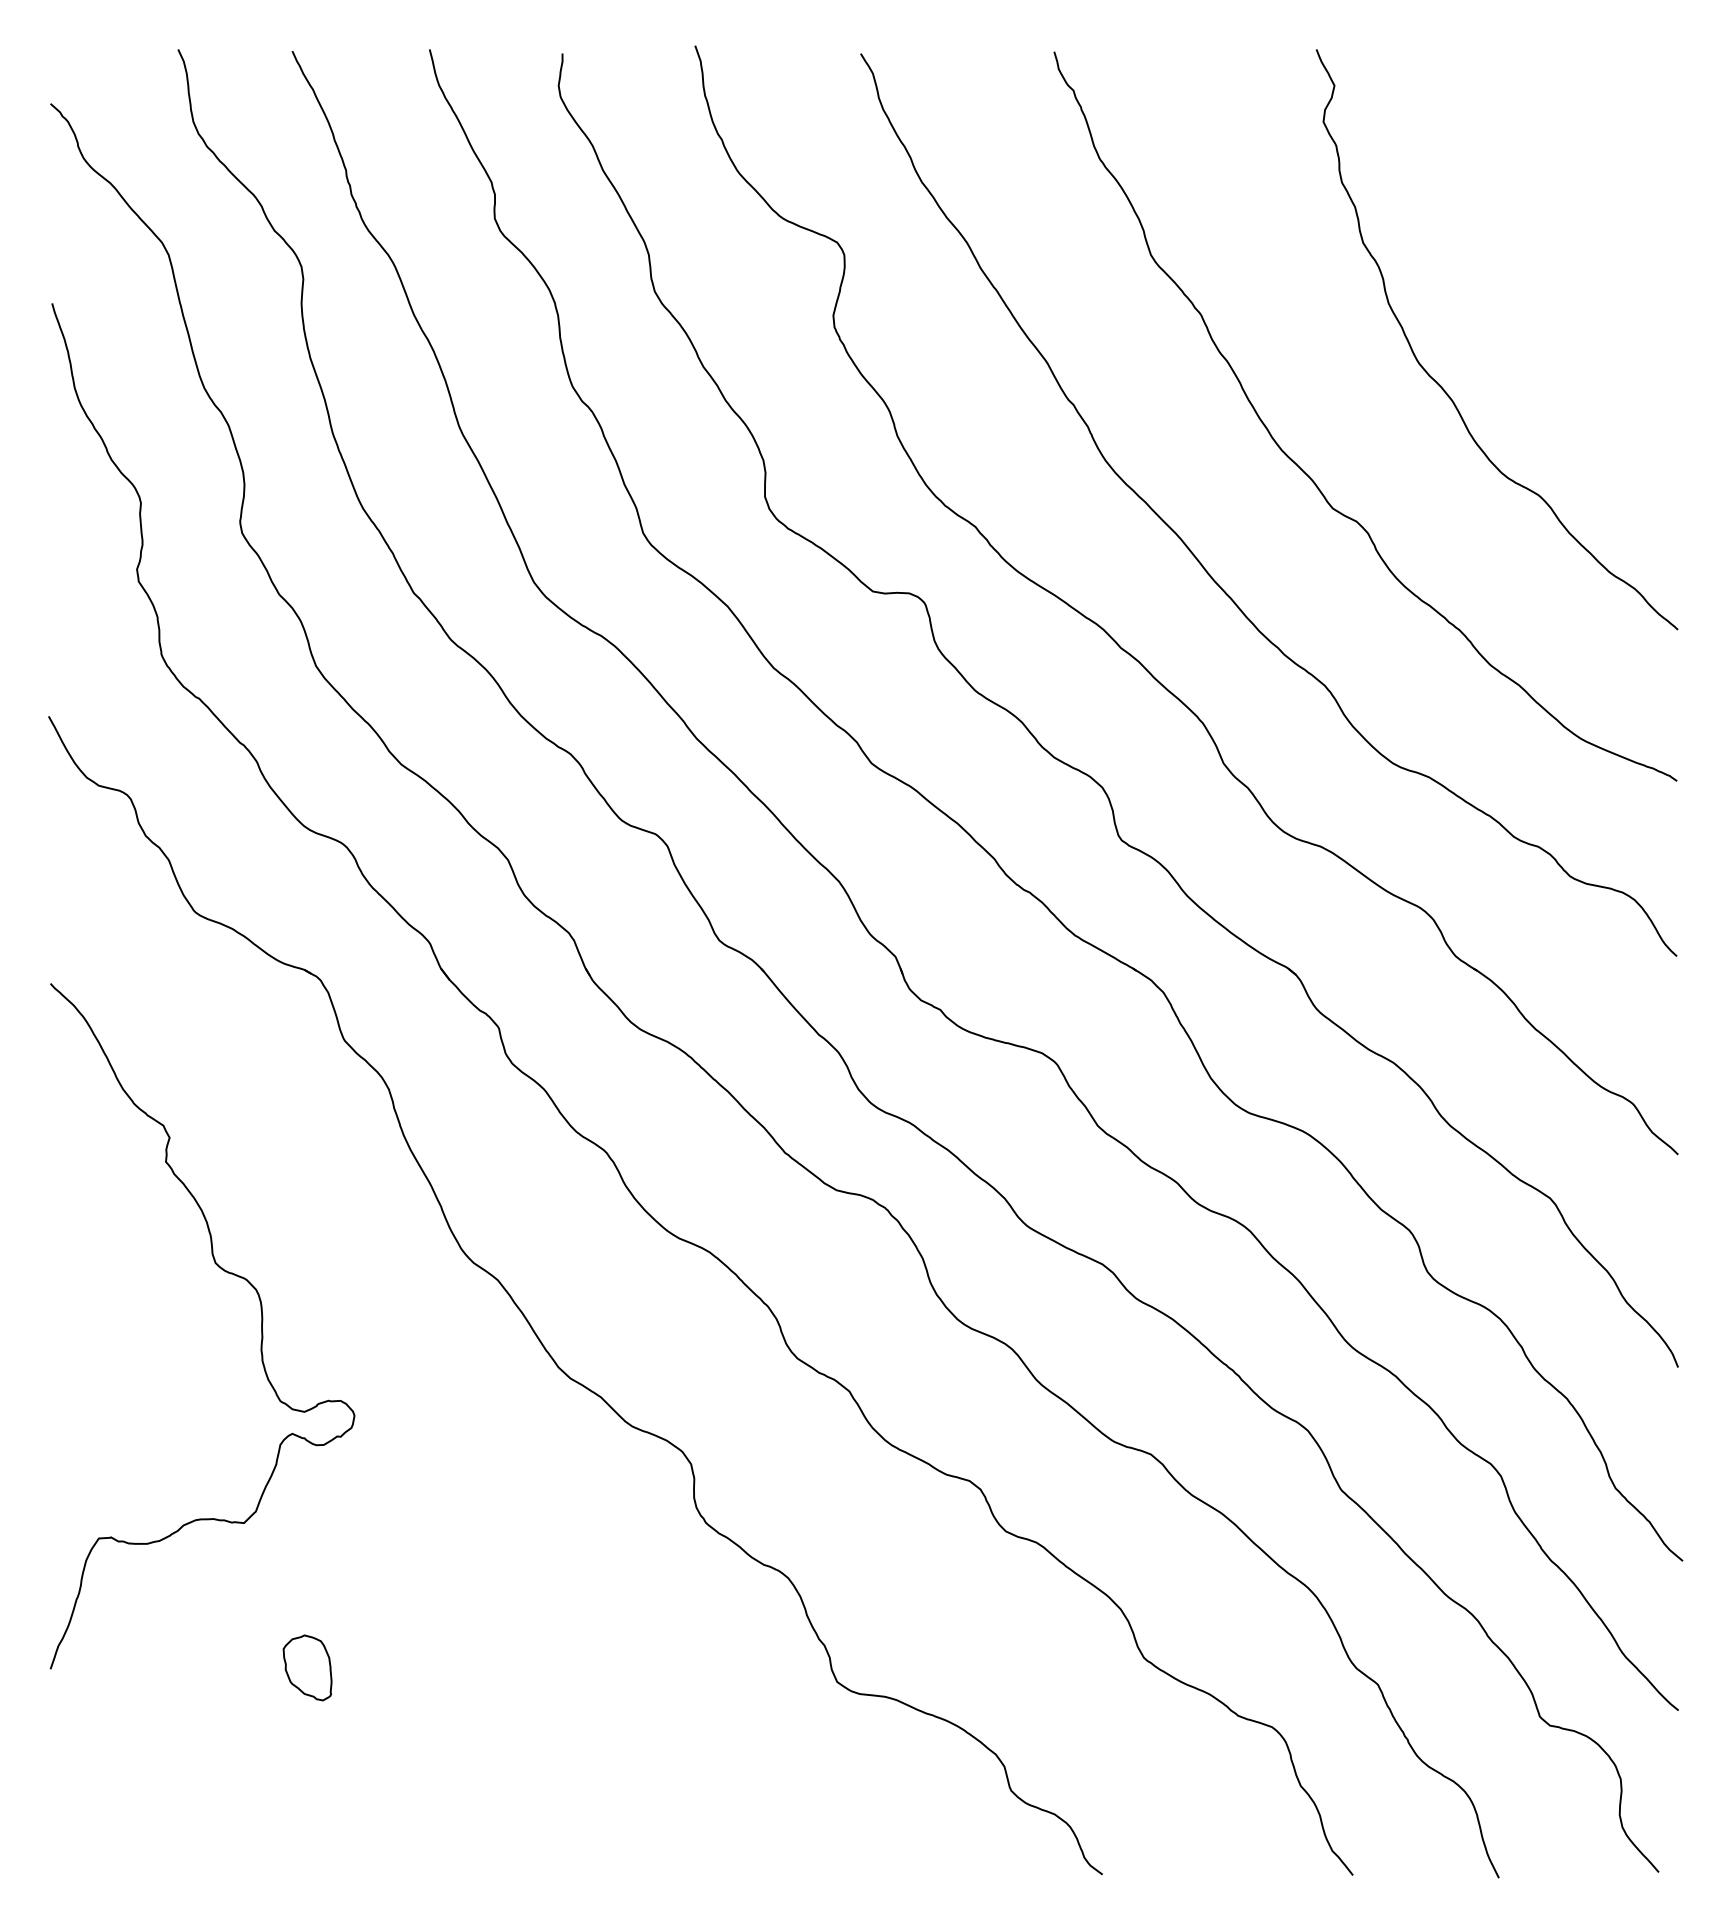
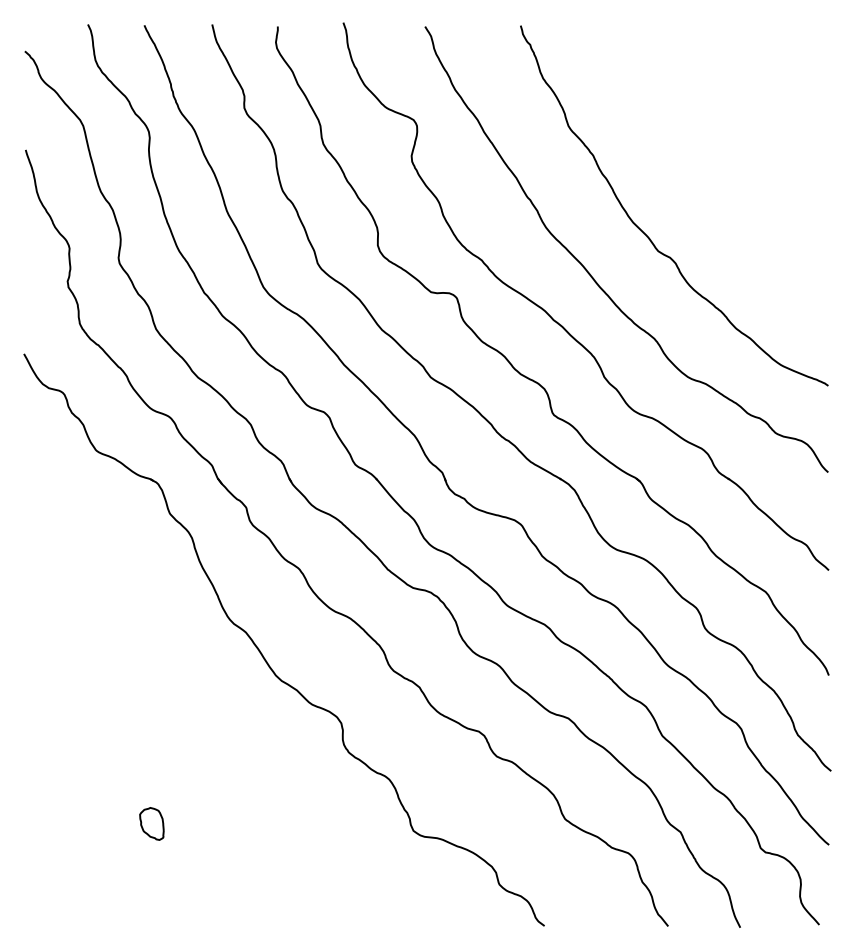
curve: (1446, 389) -> (714, 192), removed
curve: (227, 1274) -> (112, 629), removed

